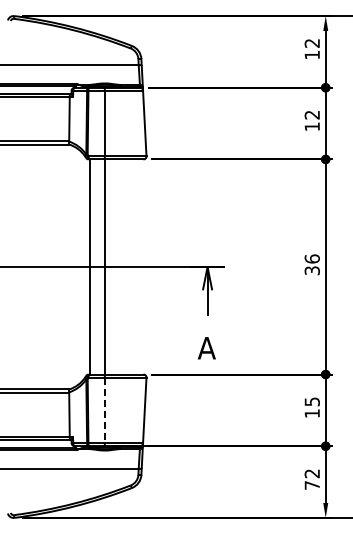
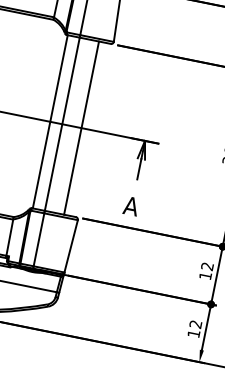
line: (128, 266) -> (81, 127), added
text: (311, 401) -> (206, 266), 15 -> 12
line: (104, 410) -> (38, 239), dashed -> solid
text: (311, 485) -> (193, 333), 72 -> 12

